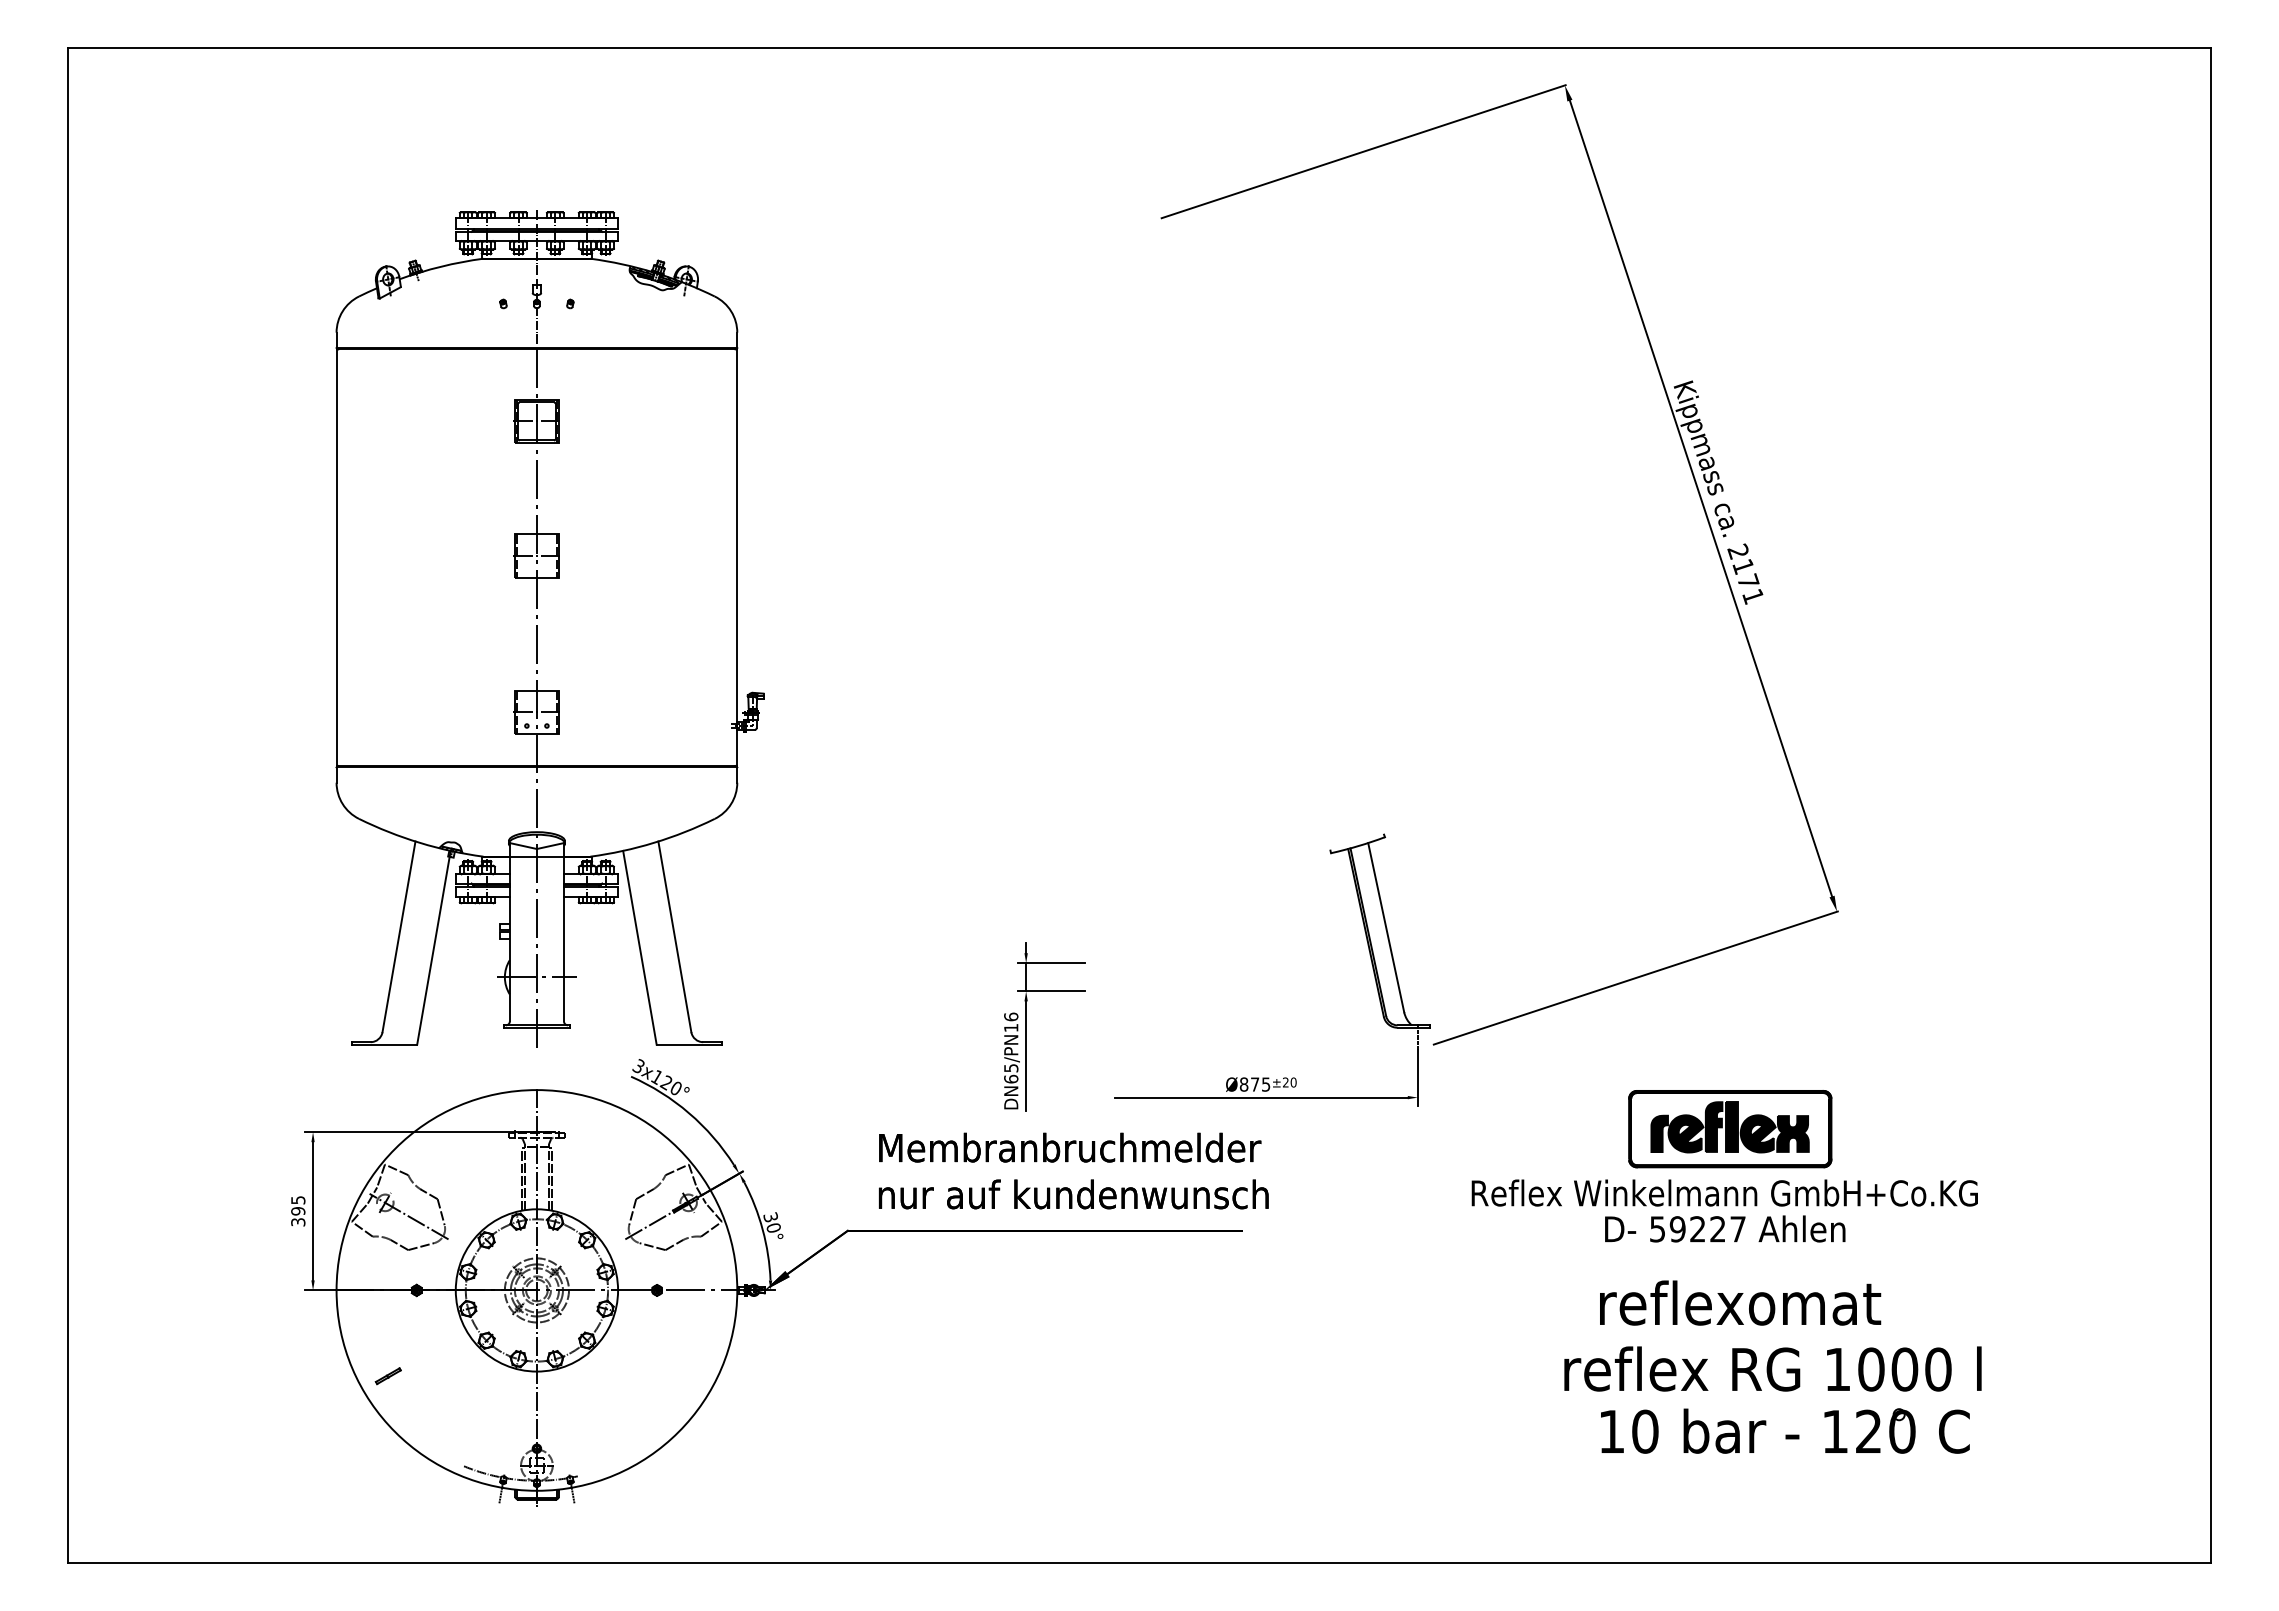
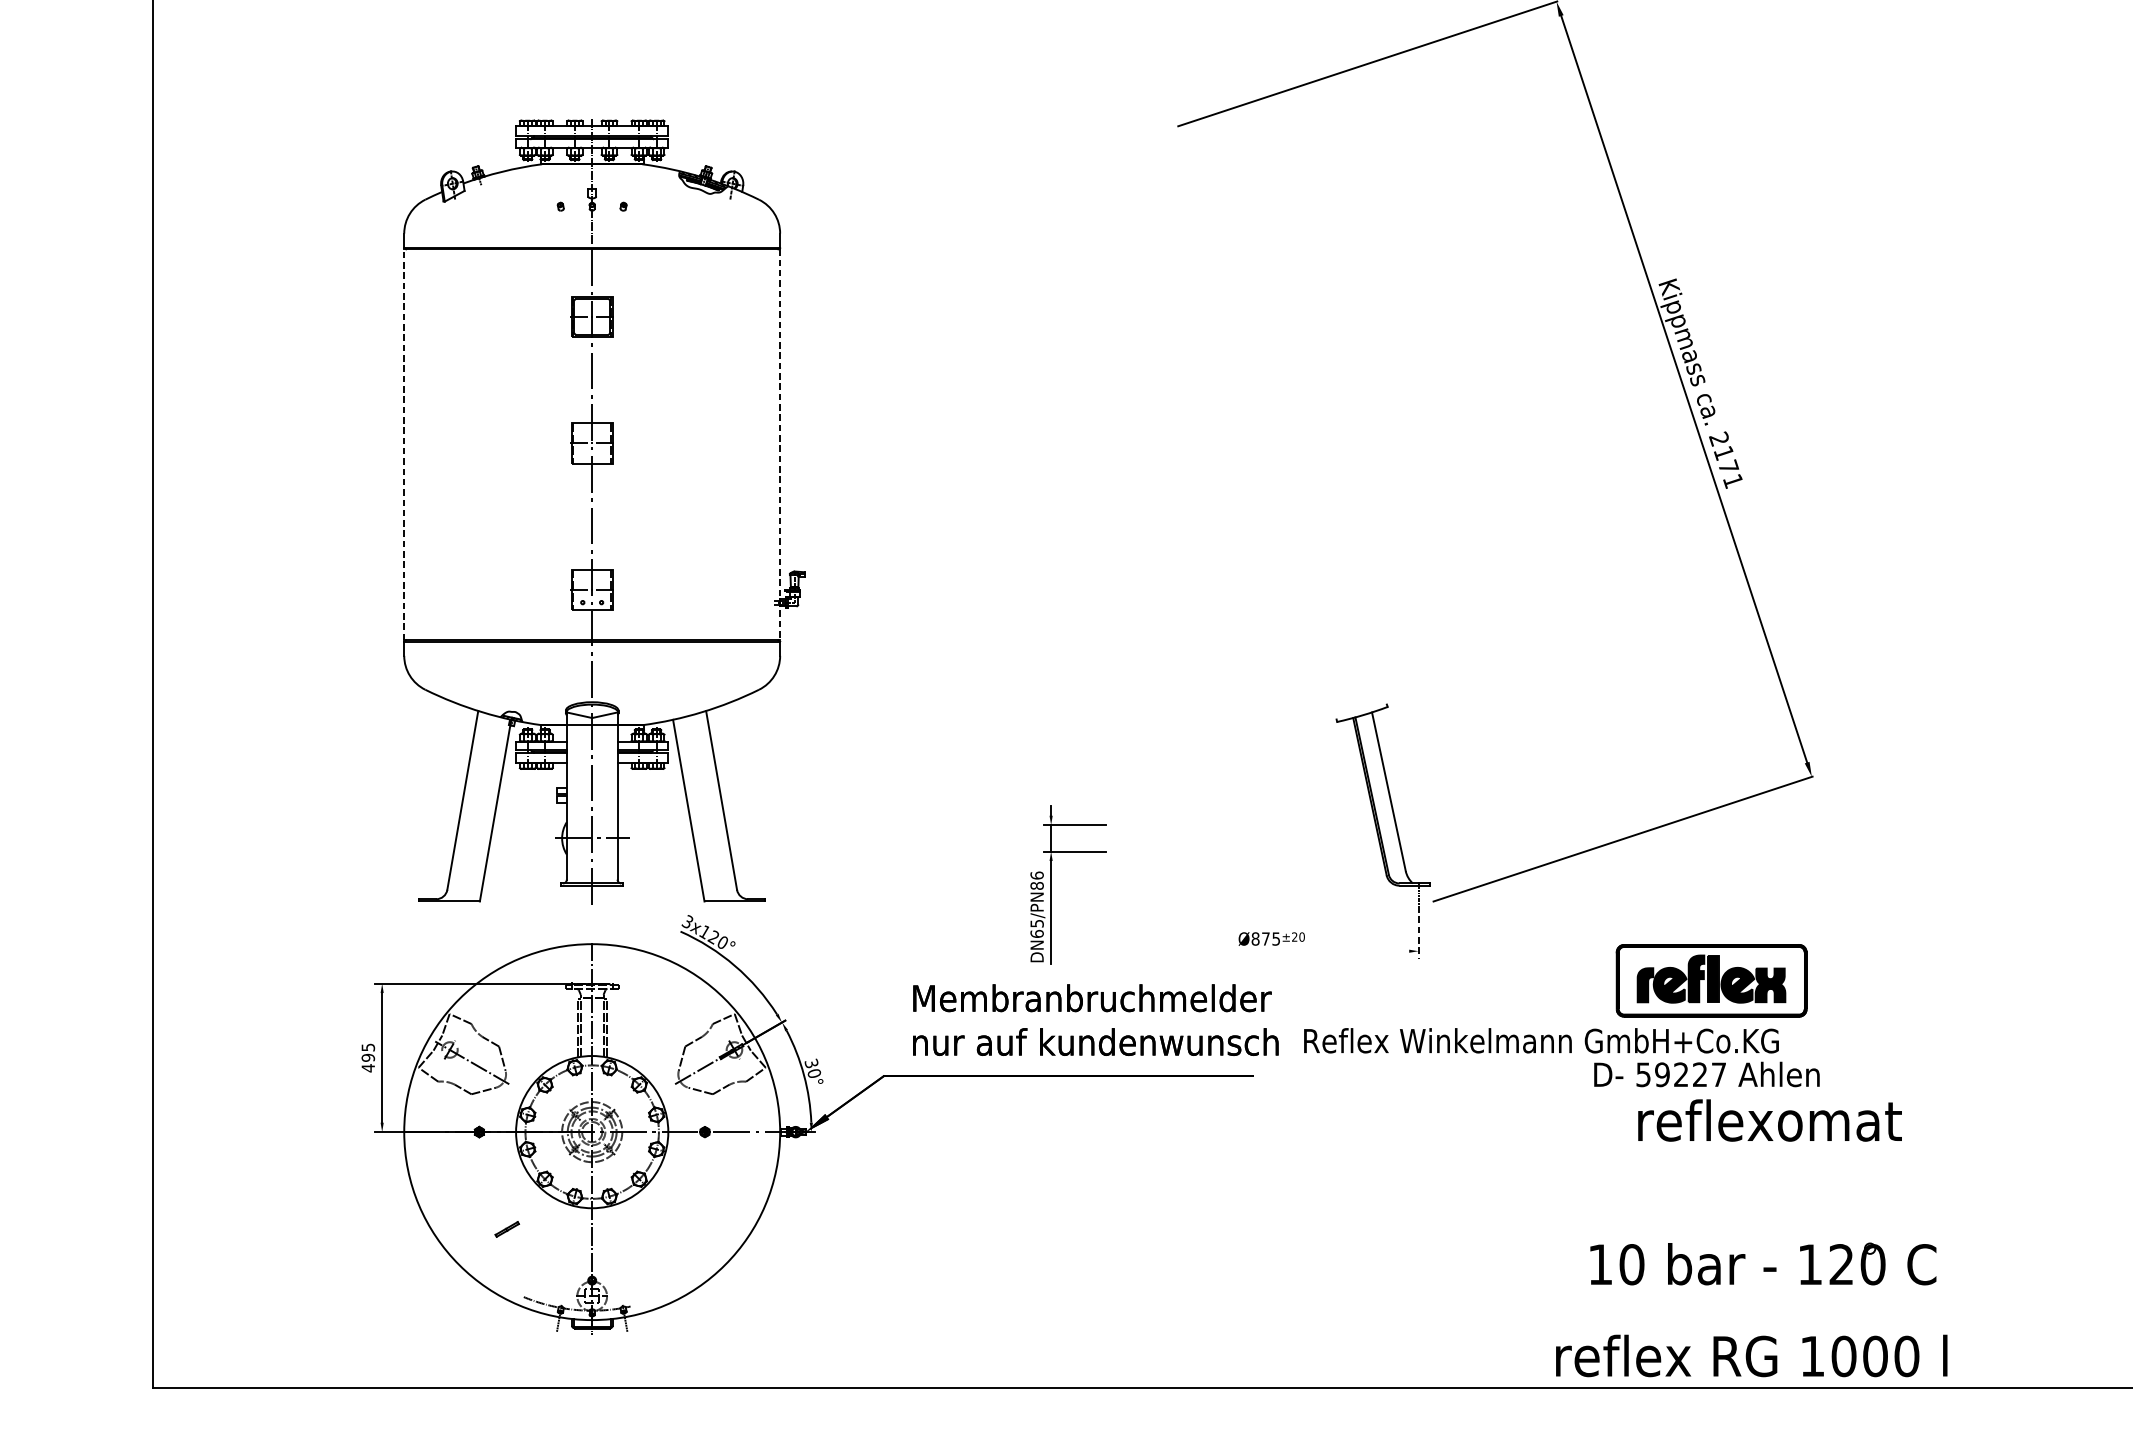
line: (336, 557) -> (404, 444), solid -> dashed
line: (737, 558) -> (780, 445), solid -> dashed
text: (1011, 1027) -> (1037, 885), DN65/PN16 -> DN65/PN86
line: (1417, 1078) -> (1418, 933), solid -> dashed
line: (1260, 1097) -> (1270, 951), removed
text: (1724, 1192) -> (1541, 1040), moved
text: (298, 1221) -> (368, 1067), 395 -> 495
text: (1740, 1302) -> (1770, 1119), moved
text: (1772, 1368) -> (1751, 1355), moved
part: (387, 1376) -> (506, 1229), moved

